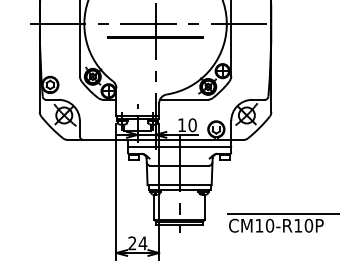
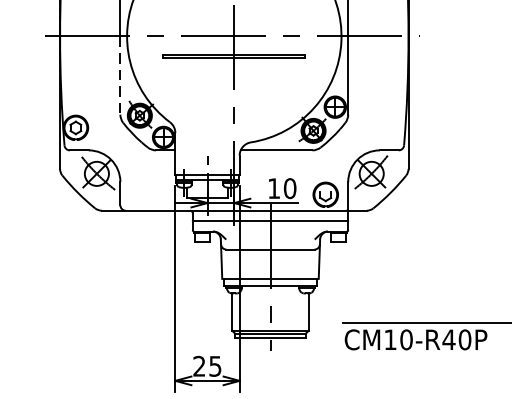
line: (79, 50) -> (119, 76), solid -> dashed
text: (297, 225) -> (447, 339), CM10-R10P -> CM10-R40P
text: (142, 243) -> (214, 366), 24 -> 25

